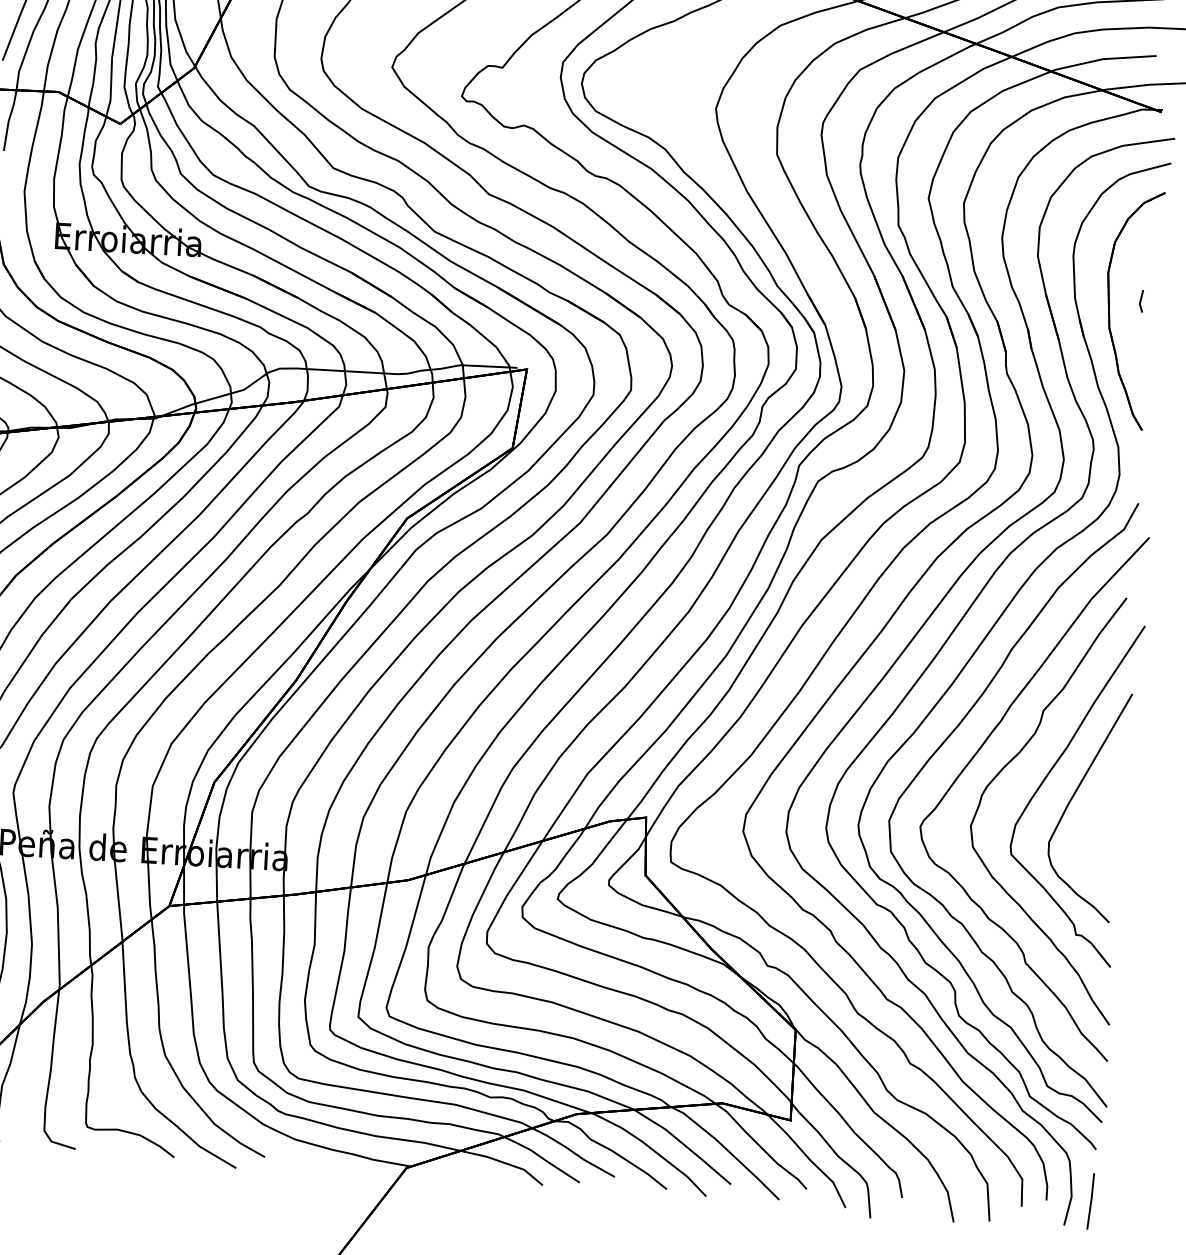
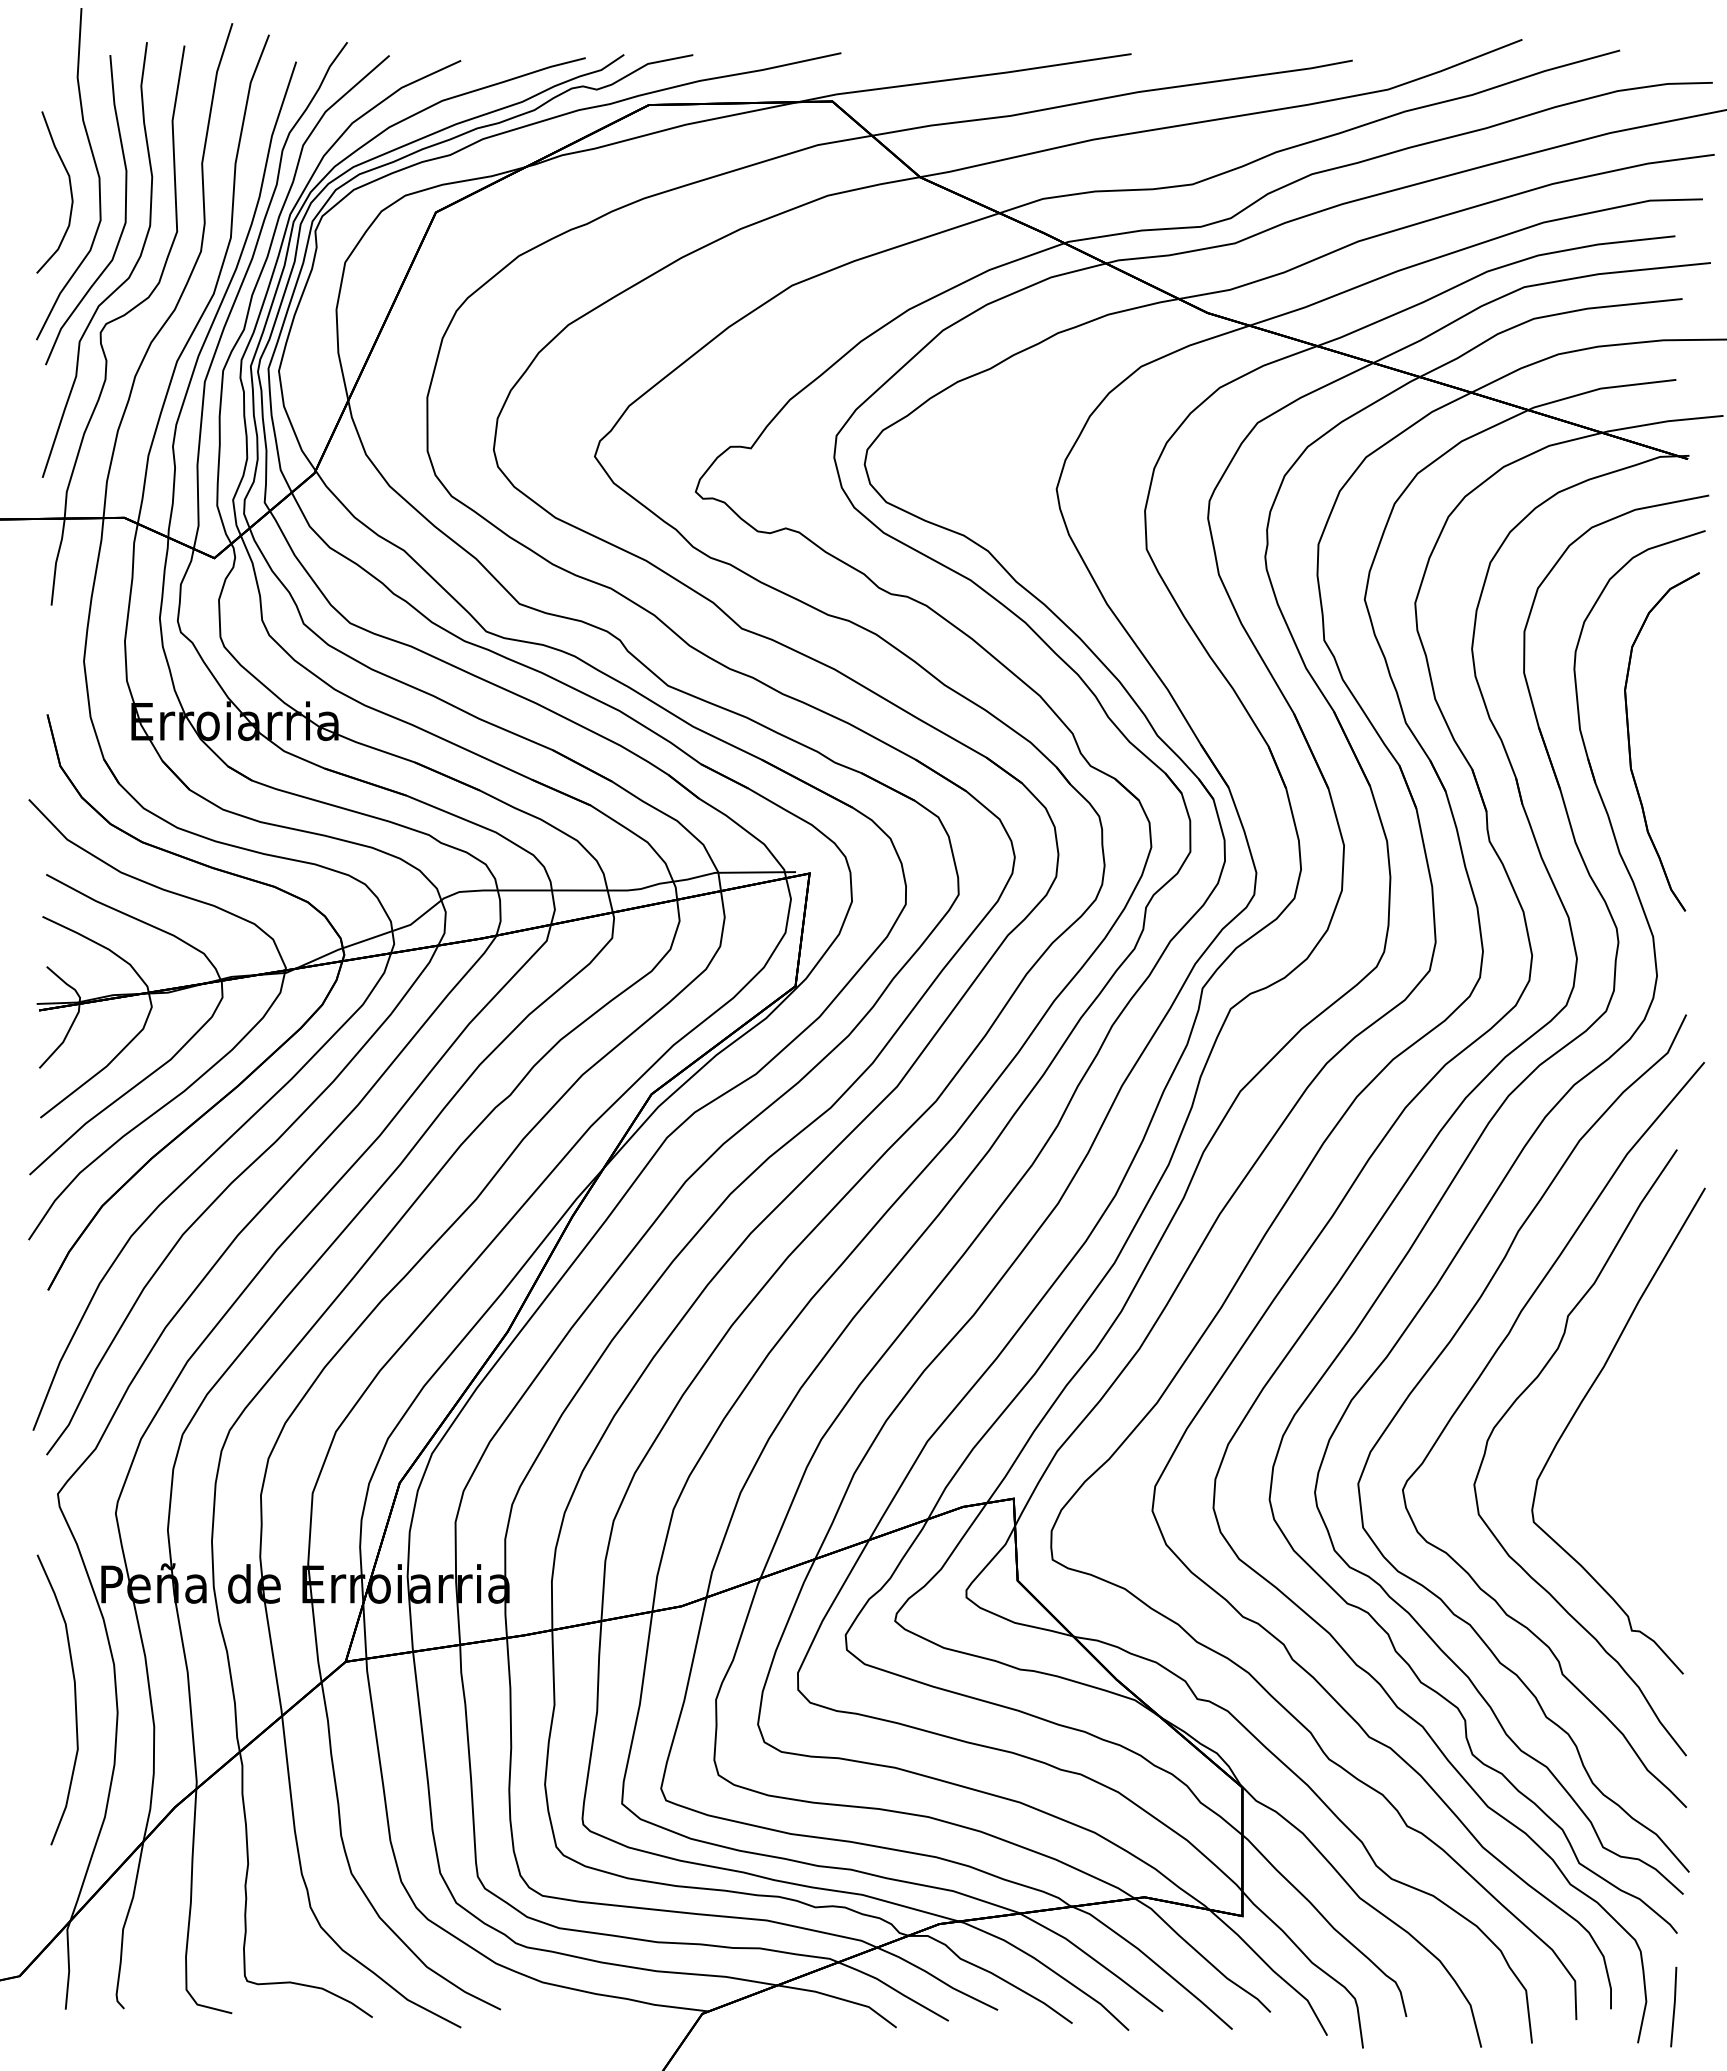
part: (1141, 301) -> (1674, 728), removed
part: (1072, 798) -> (1616, 1437), removed

